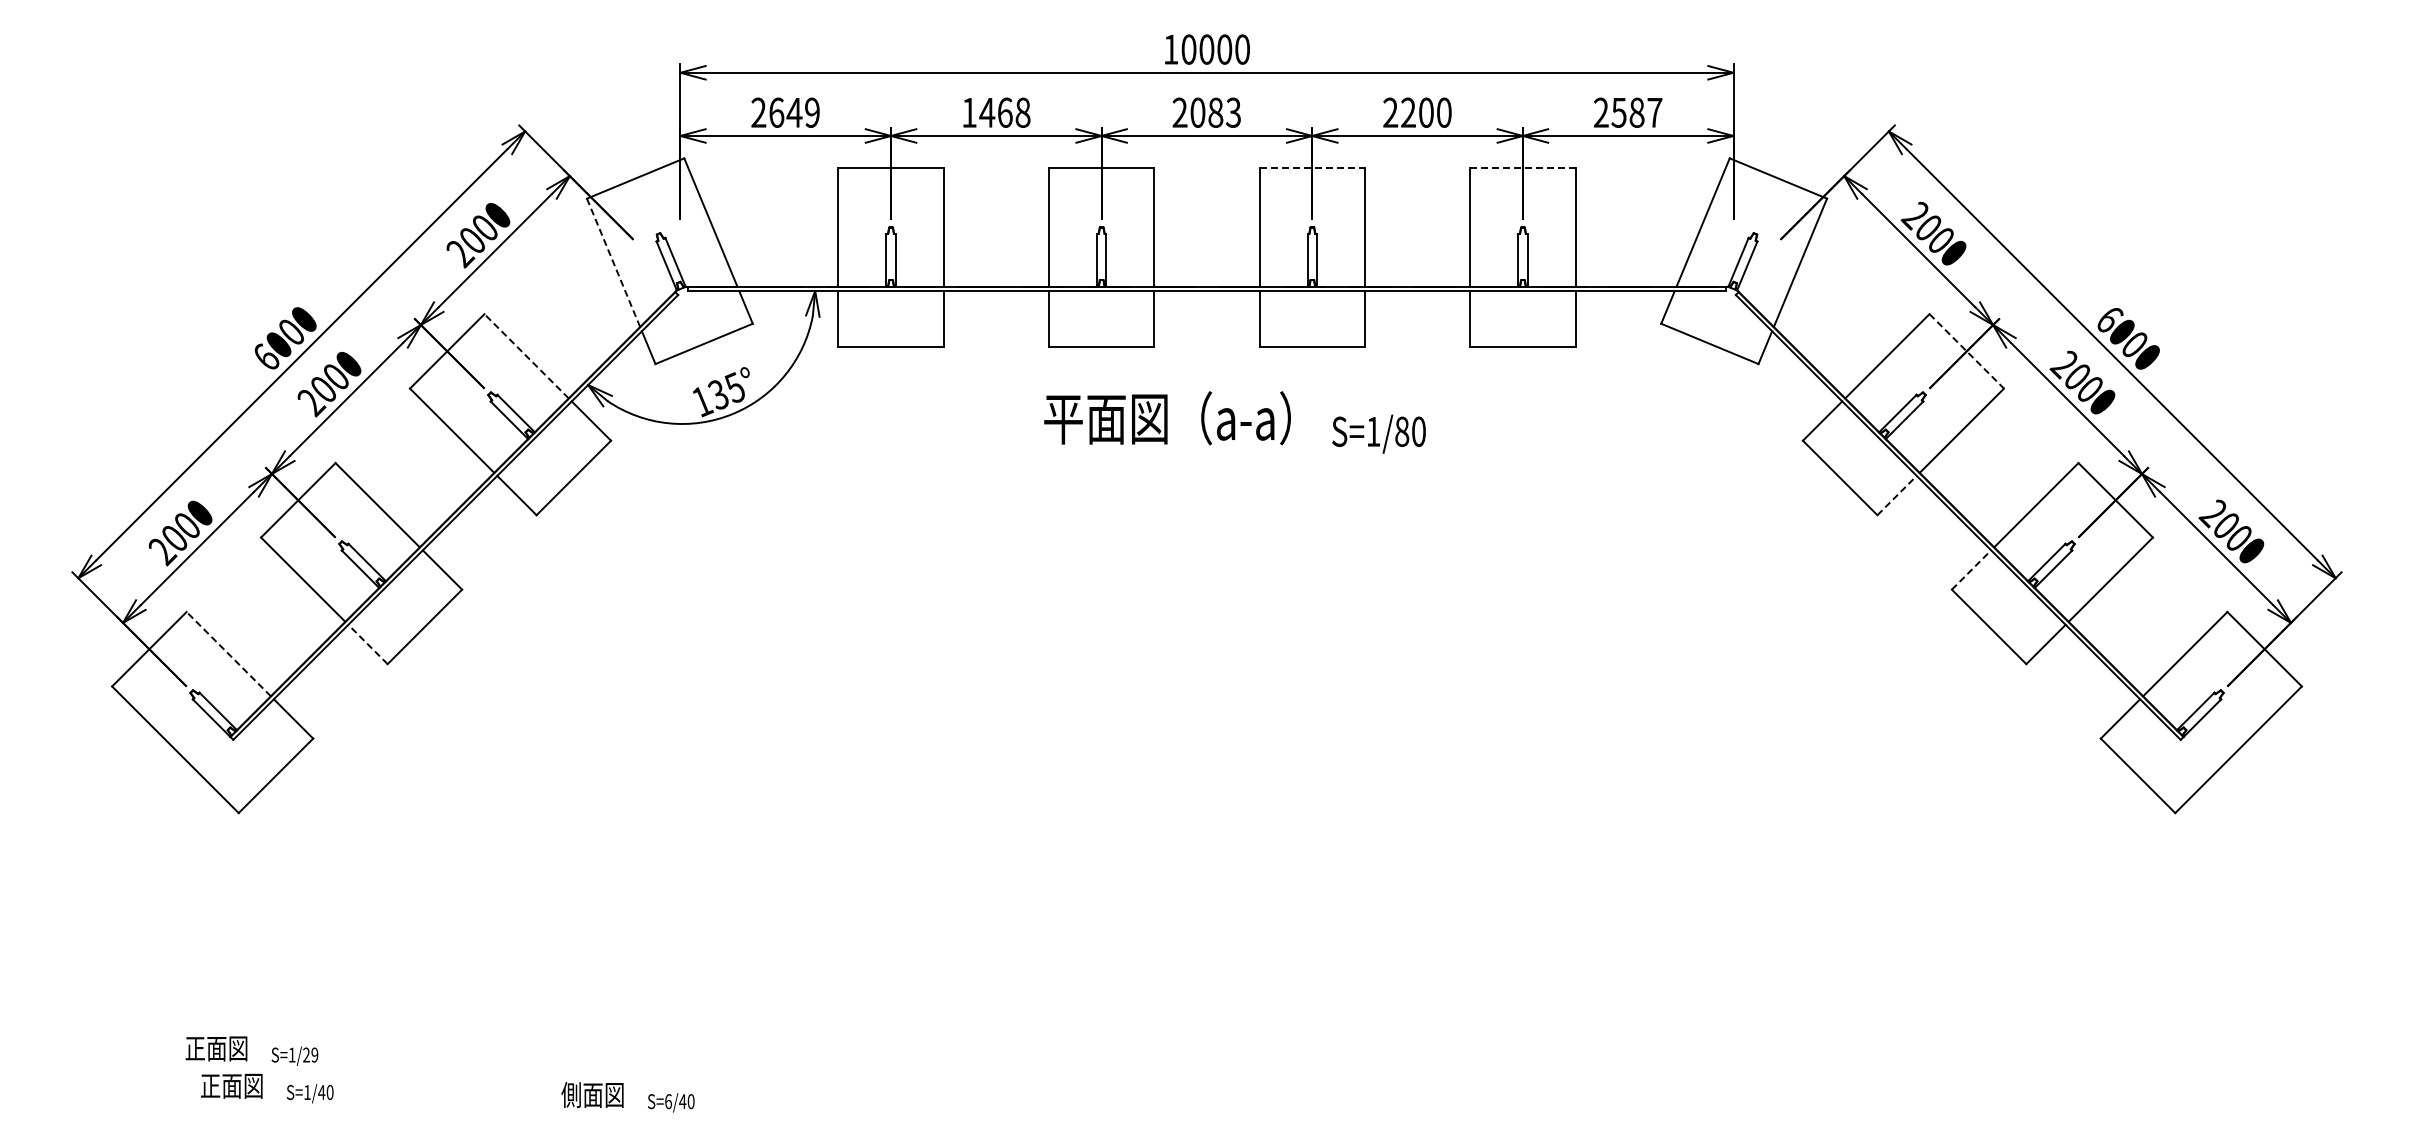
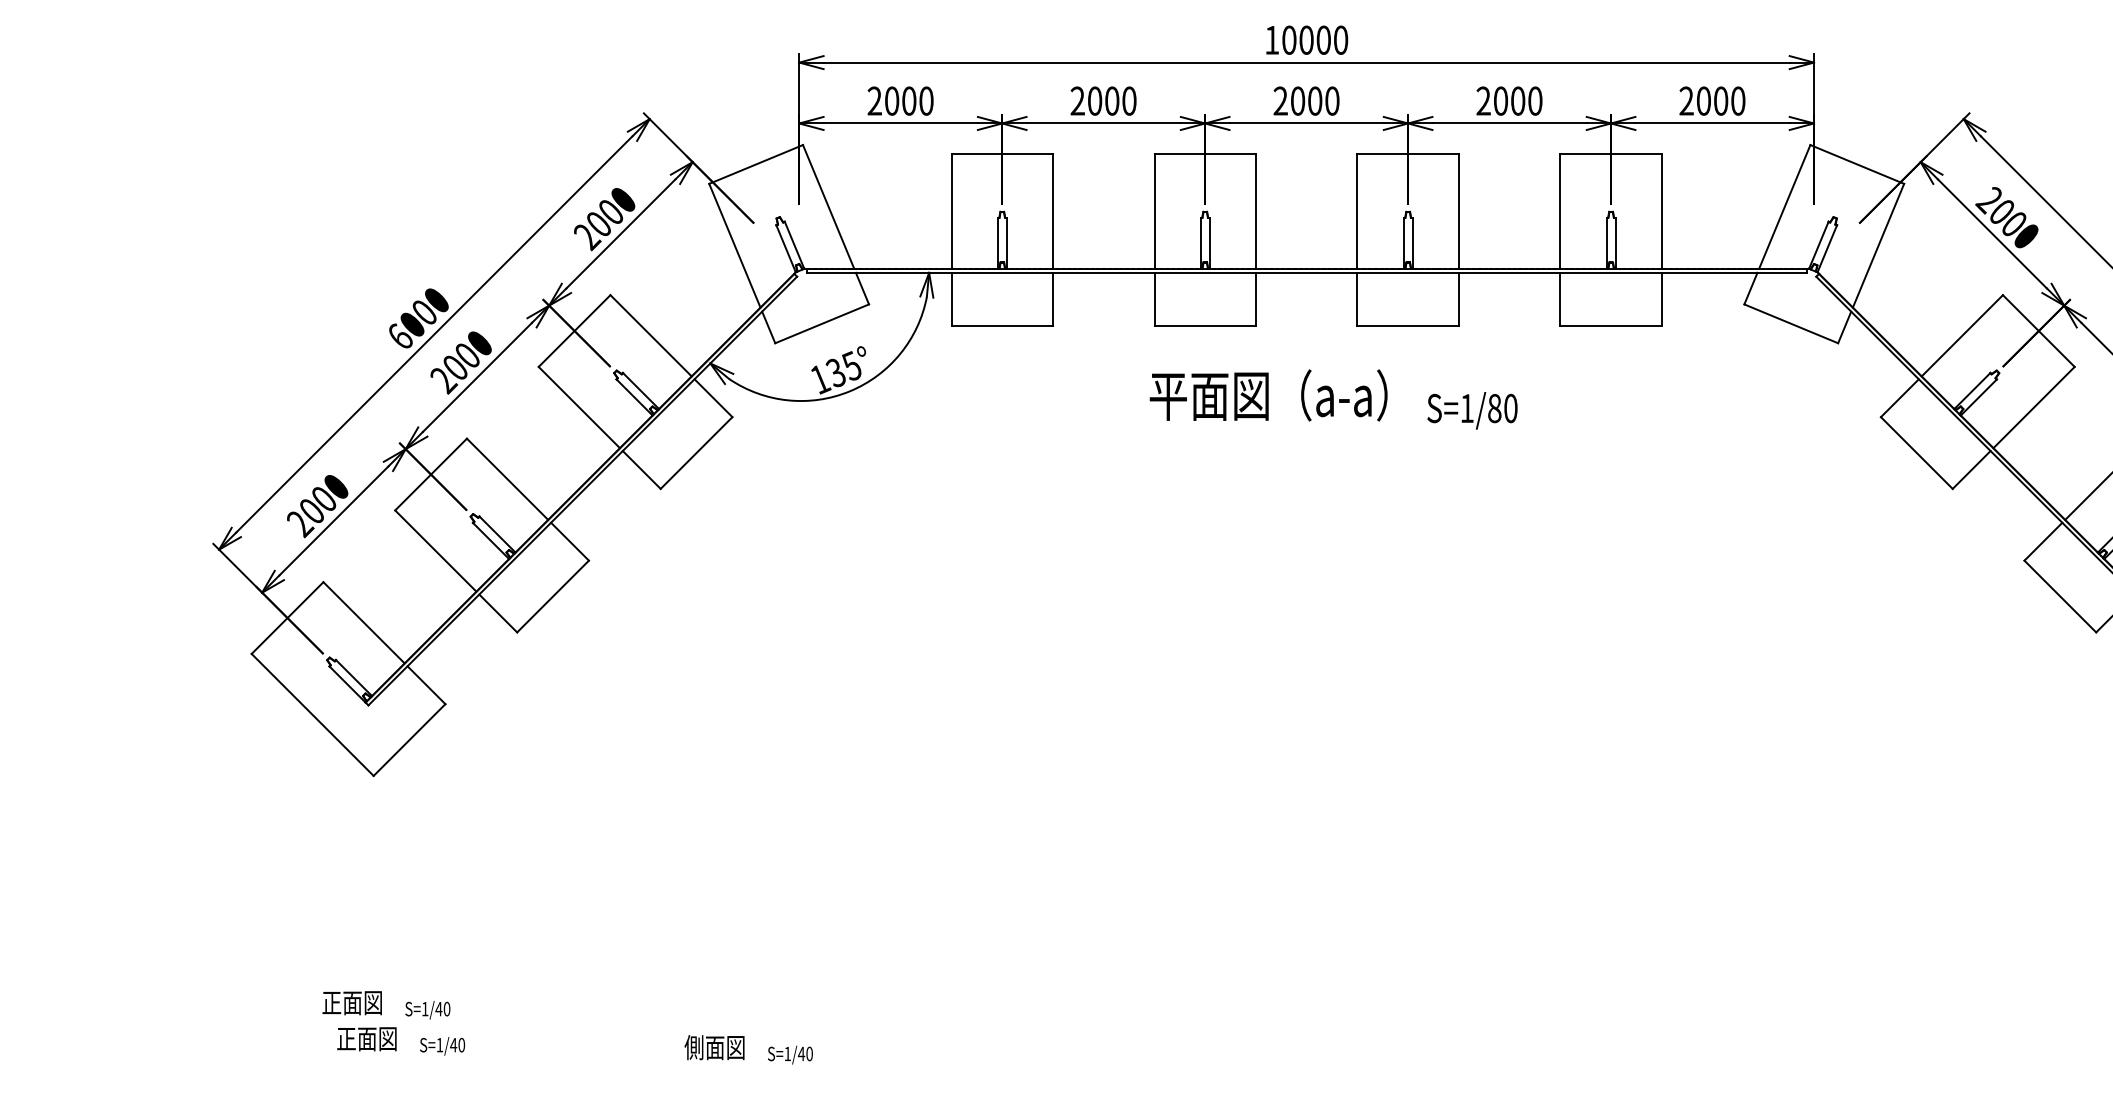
text: (794, 112) -> (909, 100), 2649 -> 2000
text: (996, 112) -> (1103, 100), 1468 -> 2000
text: (1224, 112) -> (1323, 100), 2083 -> 2000
text: (1408, 112) -> (1500, 100), 2200 -> 2000
text: (1636, 112) -> (1720, 100), 2587 -> 2000
line: (1312, 167) -> (1408, 153), dashed -> solid
line: (1522, 167) -> (1610, 153), dashed -> solid
line: (613, 262) -> (734, 245), dashed -> solid
line: (1966, 351) -> (2038, 331), dashed -> solid
line: (526, 356) -> (650, 335), dashed -> solid
line: (1897, 495) -> (1972, 469), dashed -> solid
line: (1971, 570) -> (2043, 542), dashed -> solid
line: (368, 644) -> (498, 613), dashed -> solid
line: (228, 654) -> (363, 623), dashed -> solid
text: (310, 1054) -> (442, 1008), S=1/29 -> S=1/40
text: (668, 1101) -> (787, 1053), S=6/40 -> S=1/40

